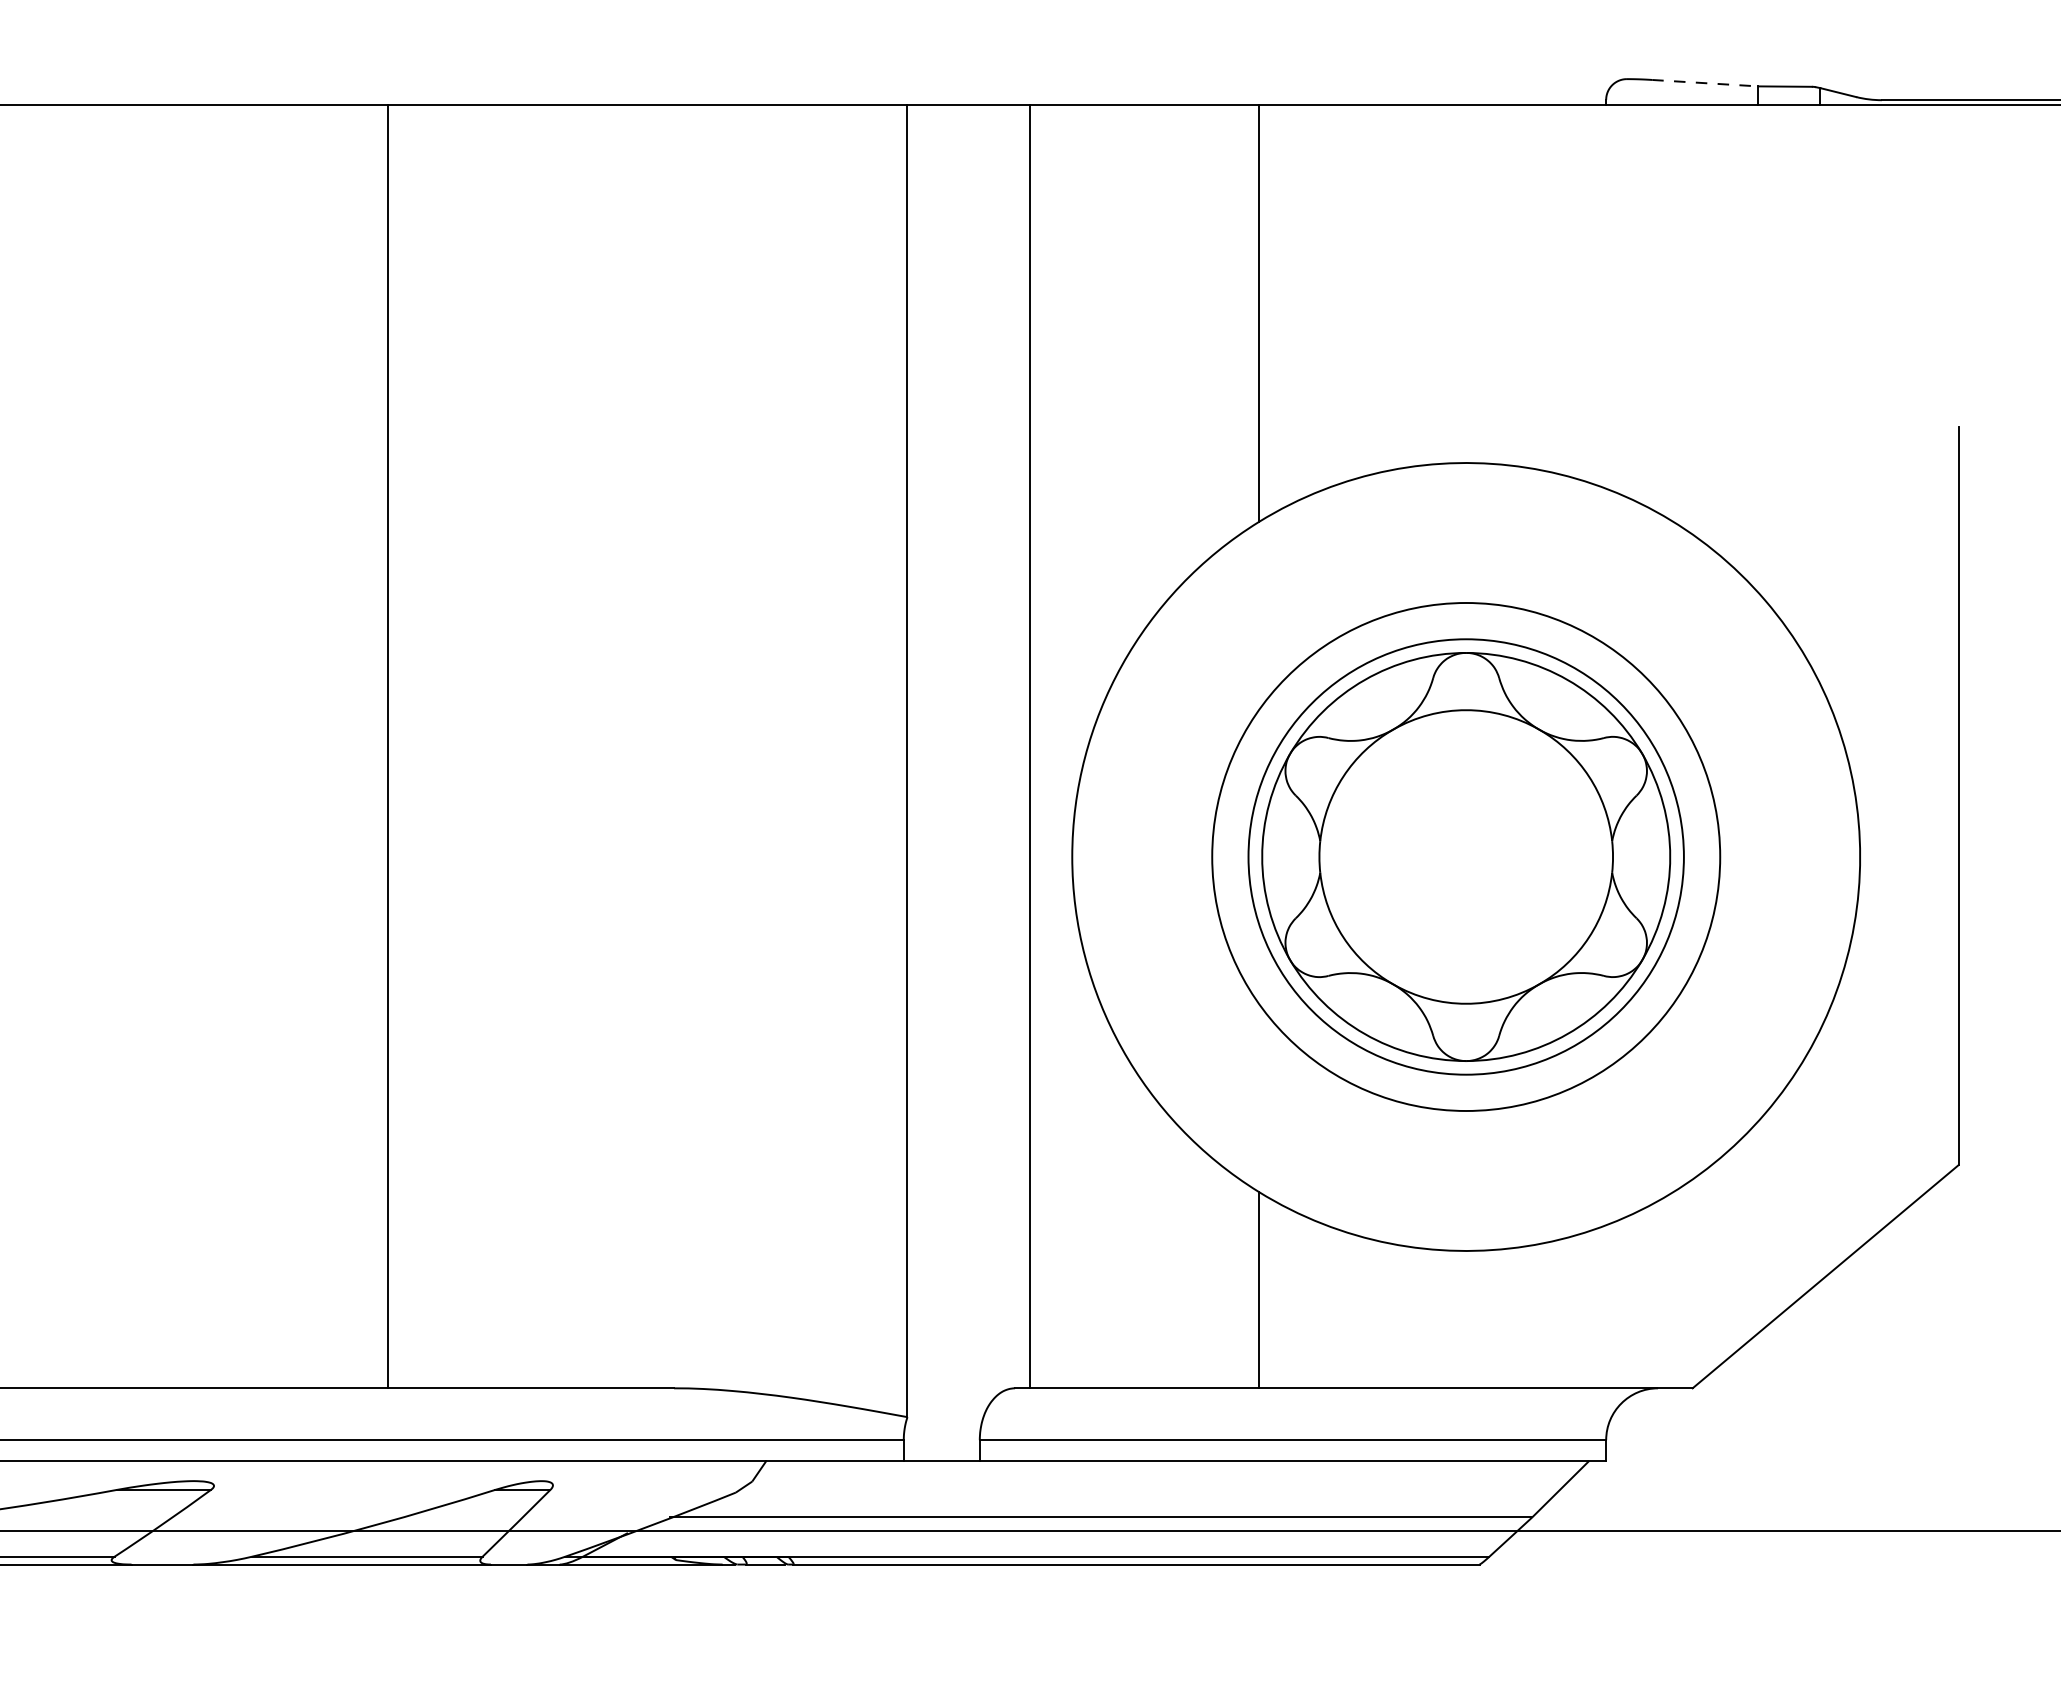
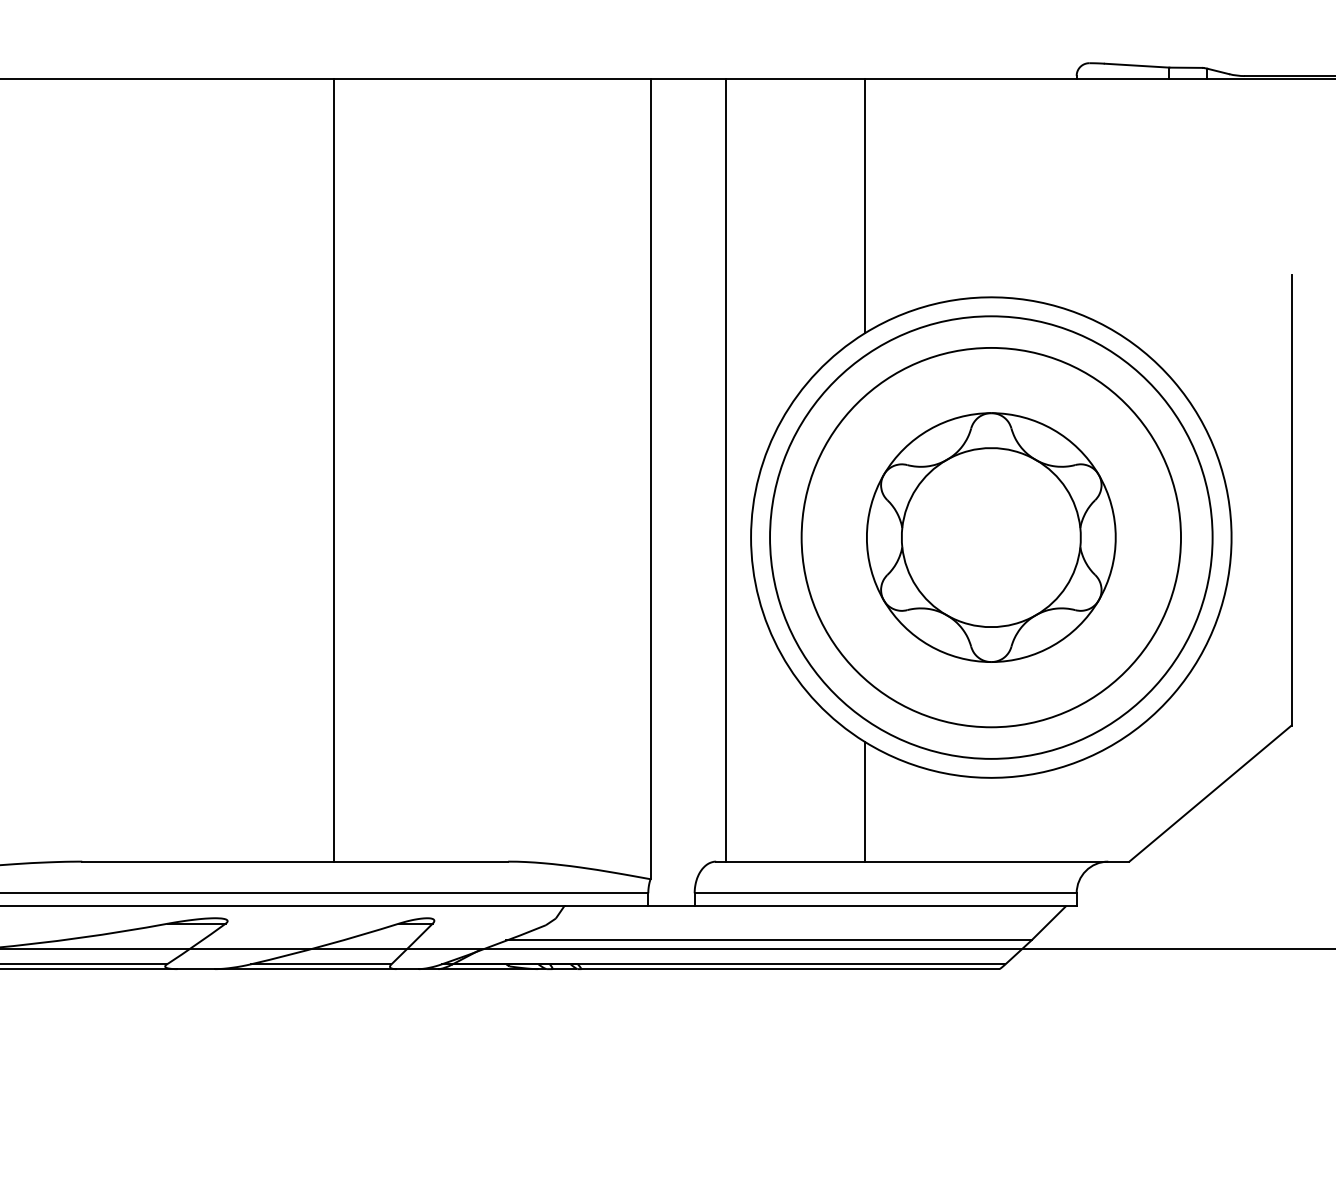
line: (1705, 82) -> (1137, 65), dashed -> solid
circle: (1466, 856) -> (991, 537), size x1.43
circle: (1466, 856) -> (991, 537), size x1.43

